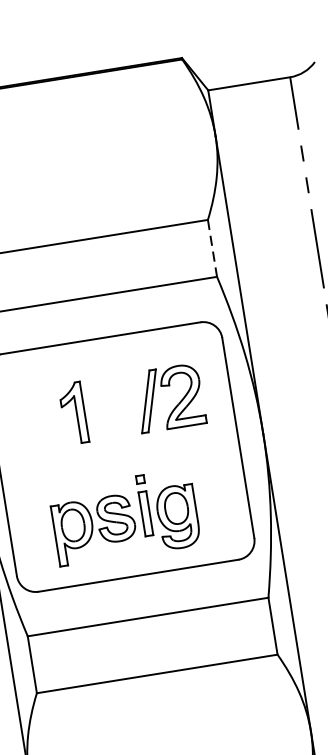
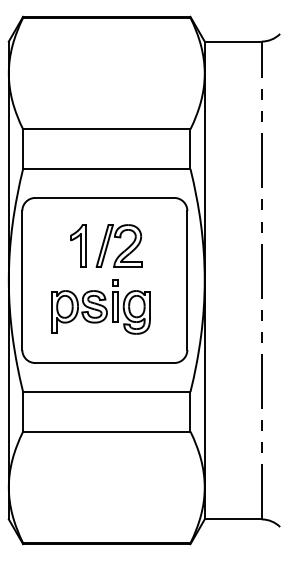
line: (212, 248) -> (190, 149), dashed -> solid
part: (166, 387) -> (118, 238), moved
part: (124, 516) -> (100, 306), moved

